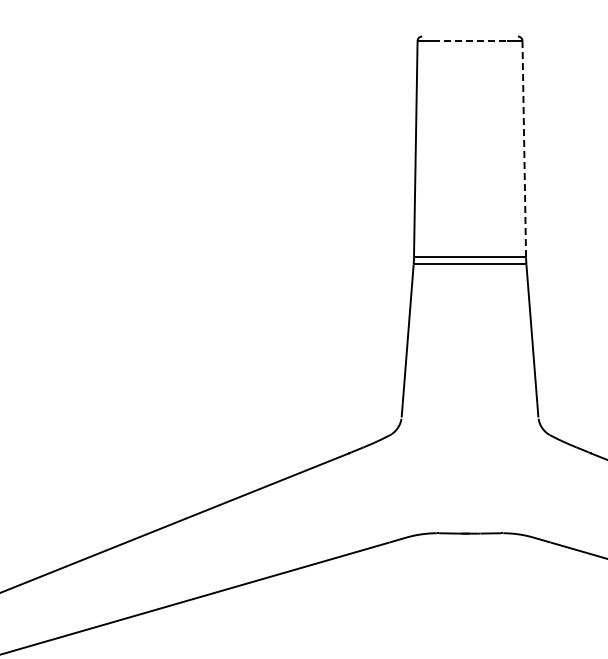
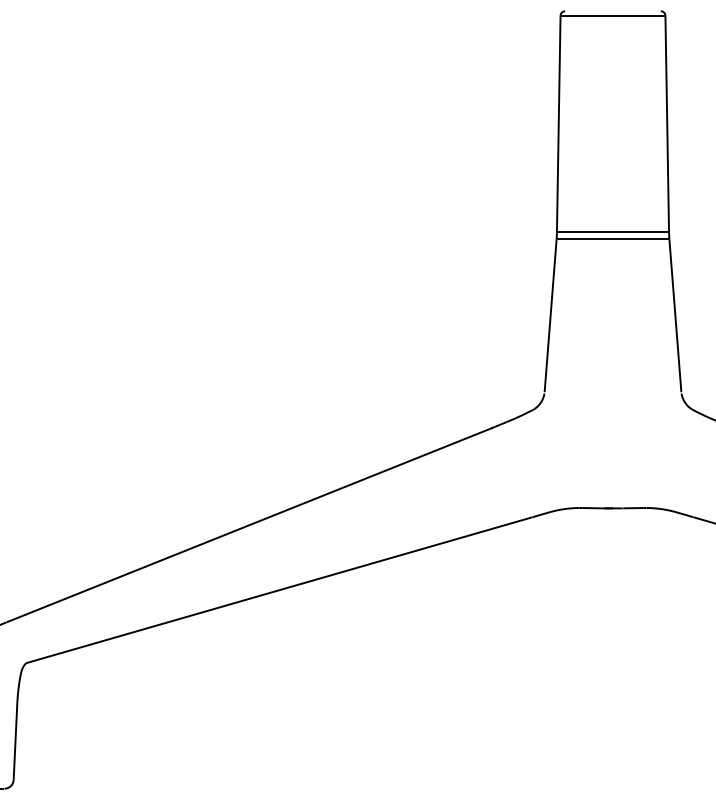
line: (470, 40) -> (613, 15), dashed -> solid
line: (524, 149) -> (667, 124), dashed -> solid

